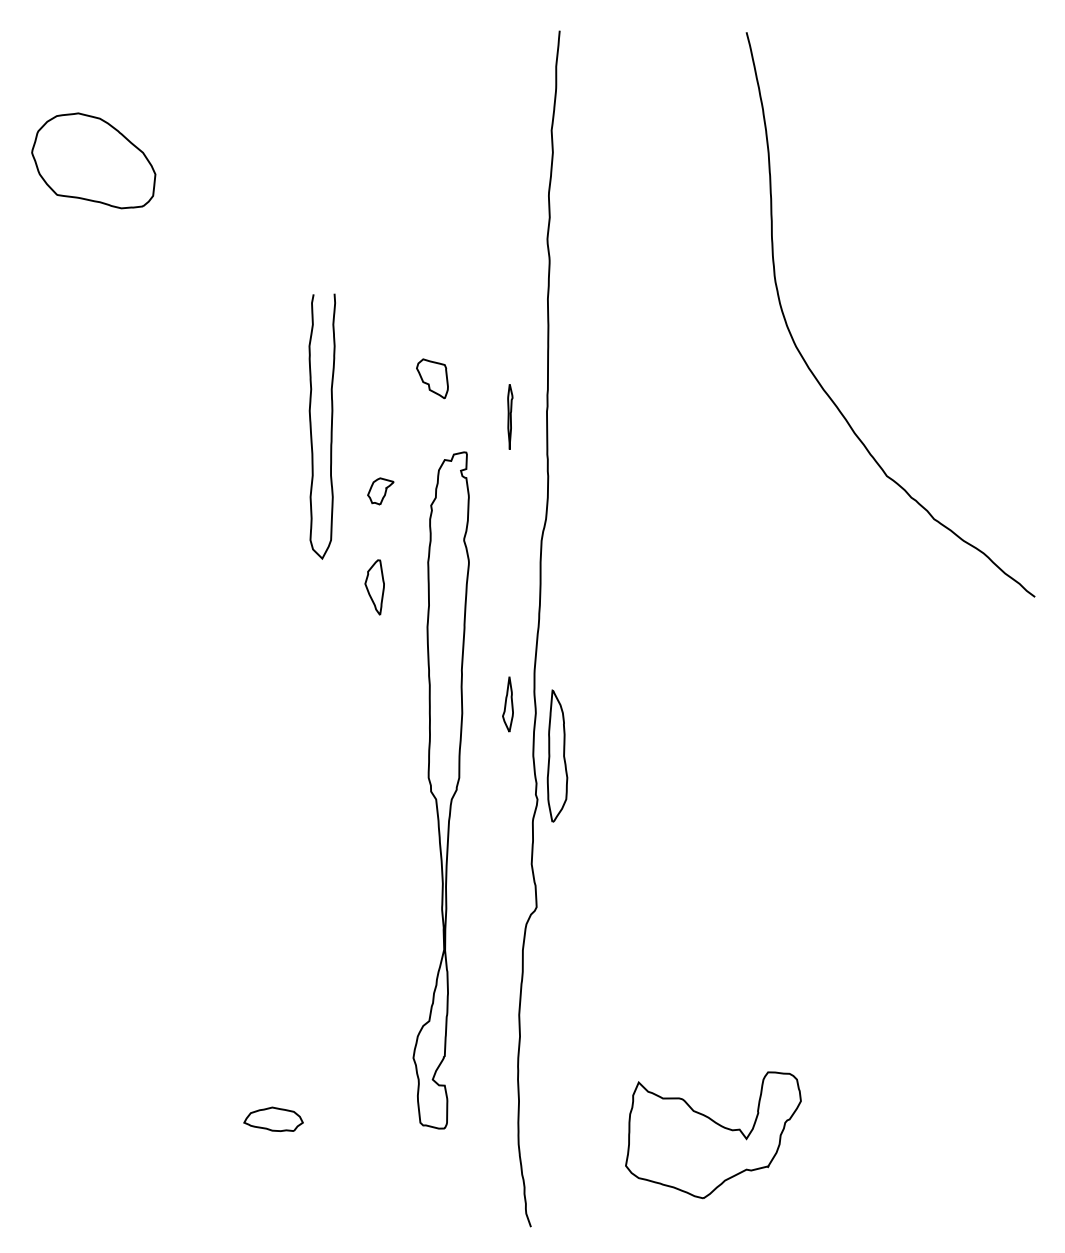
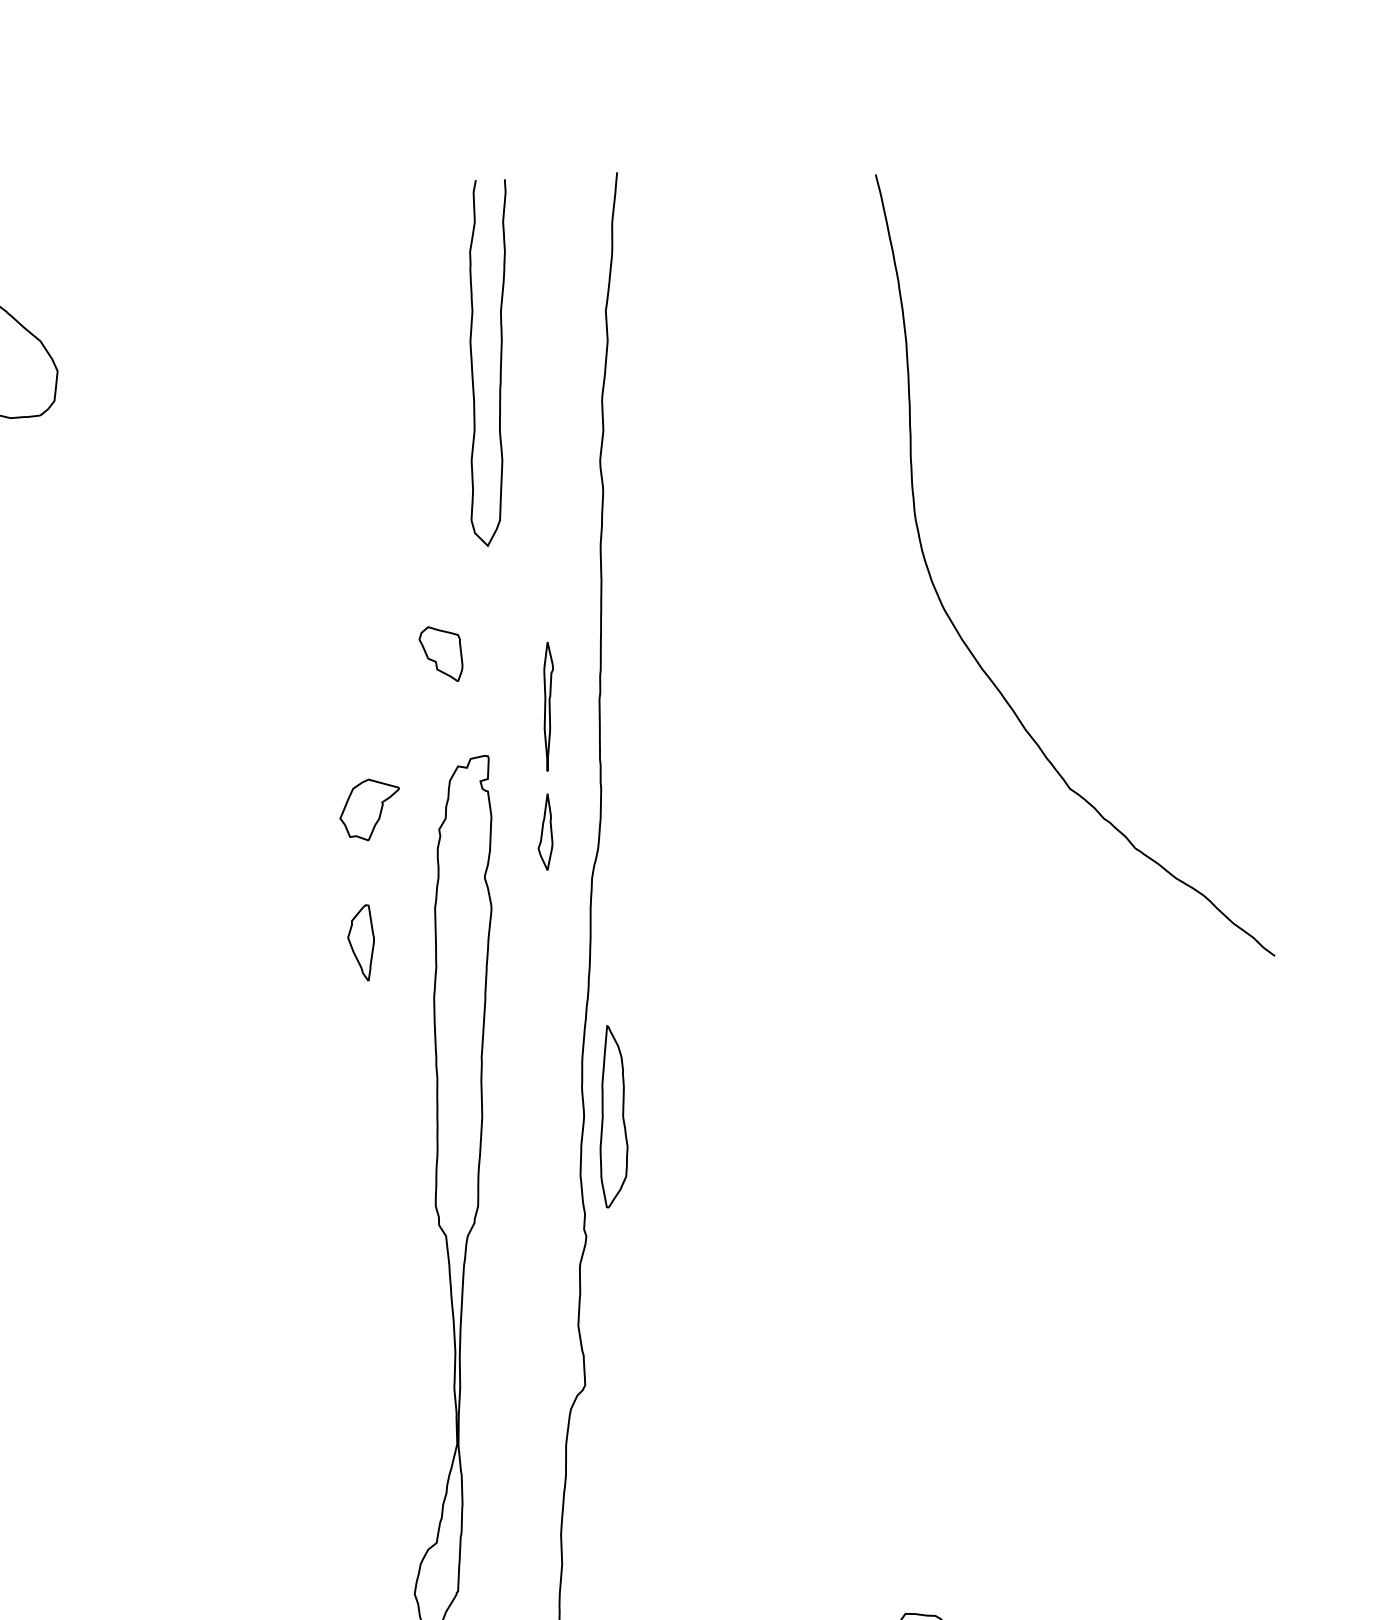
part: (510, 416) -> (549, 706), size x1.43
curve: (330, 428) -> (499, 365), moved
part: (380, 491) -> (369, 810), size x1.67
part: (507, 704) -> (544, 832), moved
part: (557, 755) -> (614, 1115), moved

